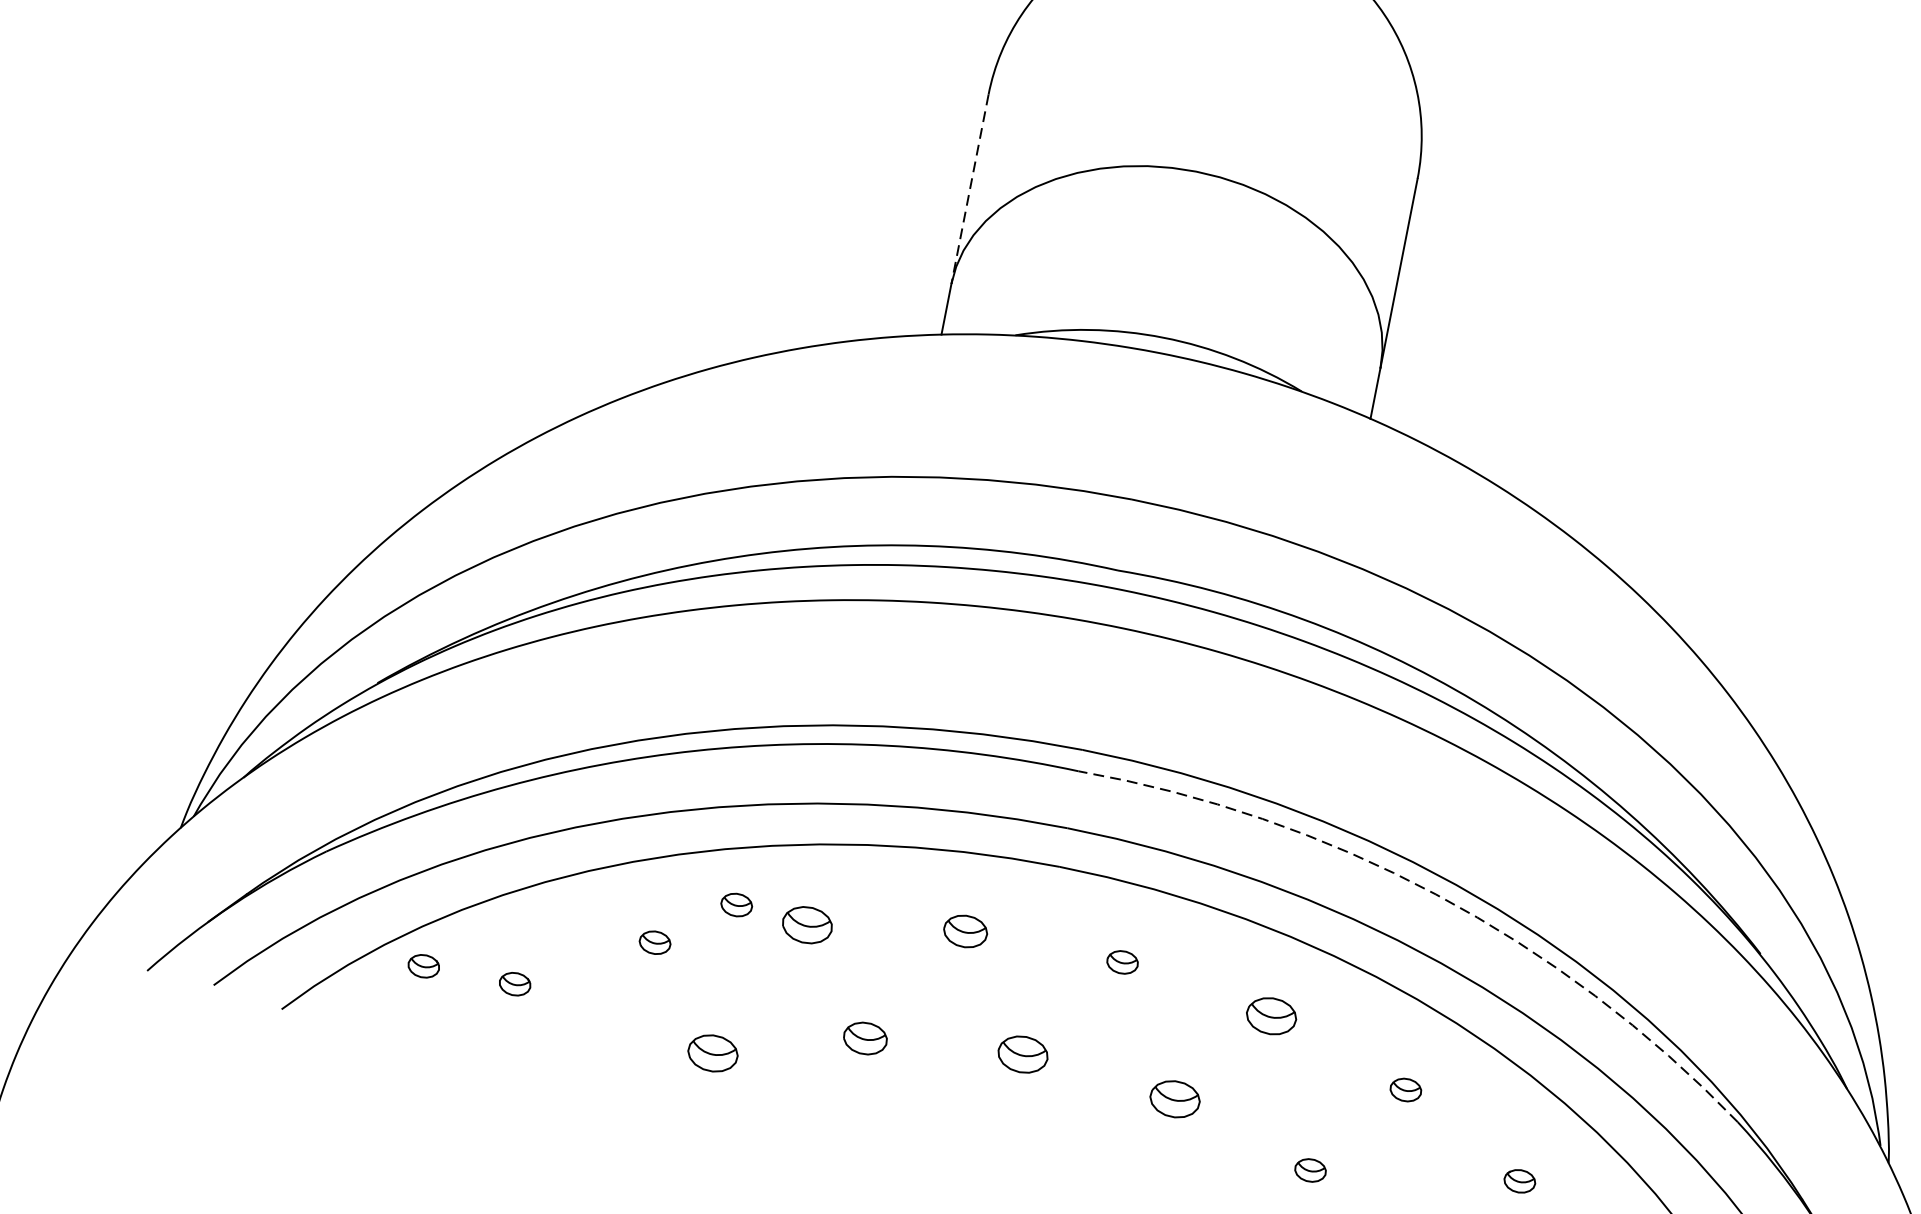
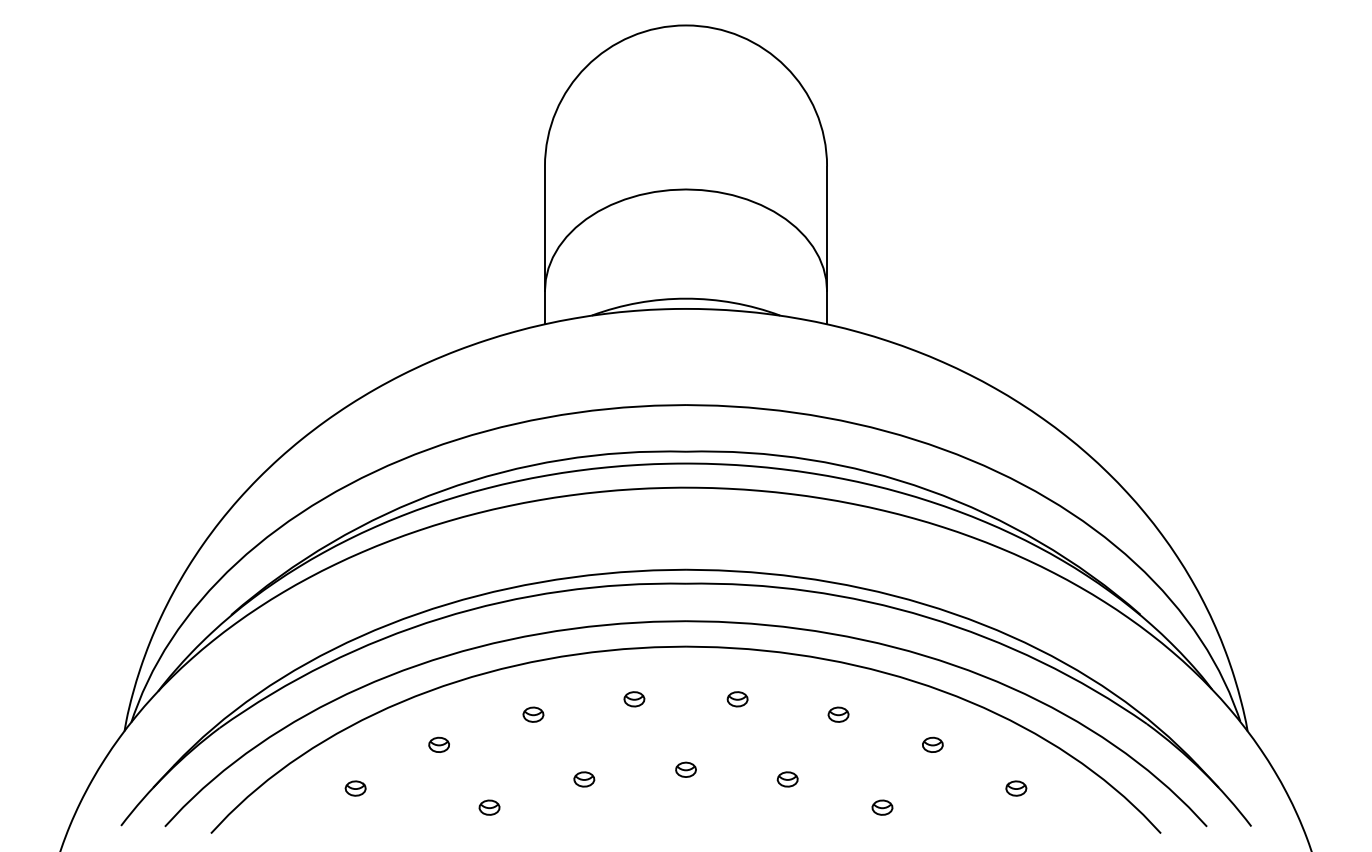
line: (969, 190) -> (544, 229), dashed -> solid
arc: (1435, 894) -> (927, 617), dashed -> solid
part: (735, 904) -> (485, 710), removed
part: (807, 924) -> (533, 714), size x0.62
part: (965, 931) -> (634, 699), size x0.71
part: (423, 966) -> (295, 788), removed
part: (1271, 1015) -> (838, 714), size x0.62
part: (865, 1038) -> (584, 779), size x0.71
part: (712, 1052) -> (489, 807), size x0.62
part: (1022, 1053) -> (685, 769), size x0.62
part: (1174, 1099) -> (787, 779), size x0.62

